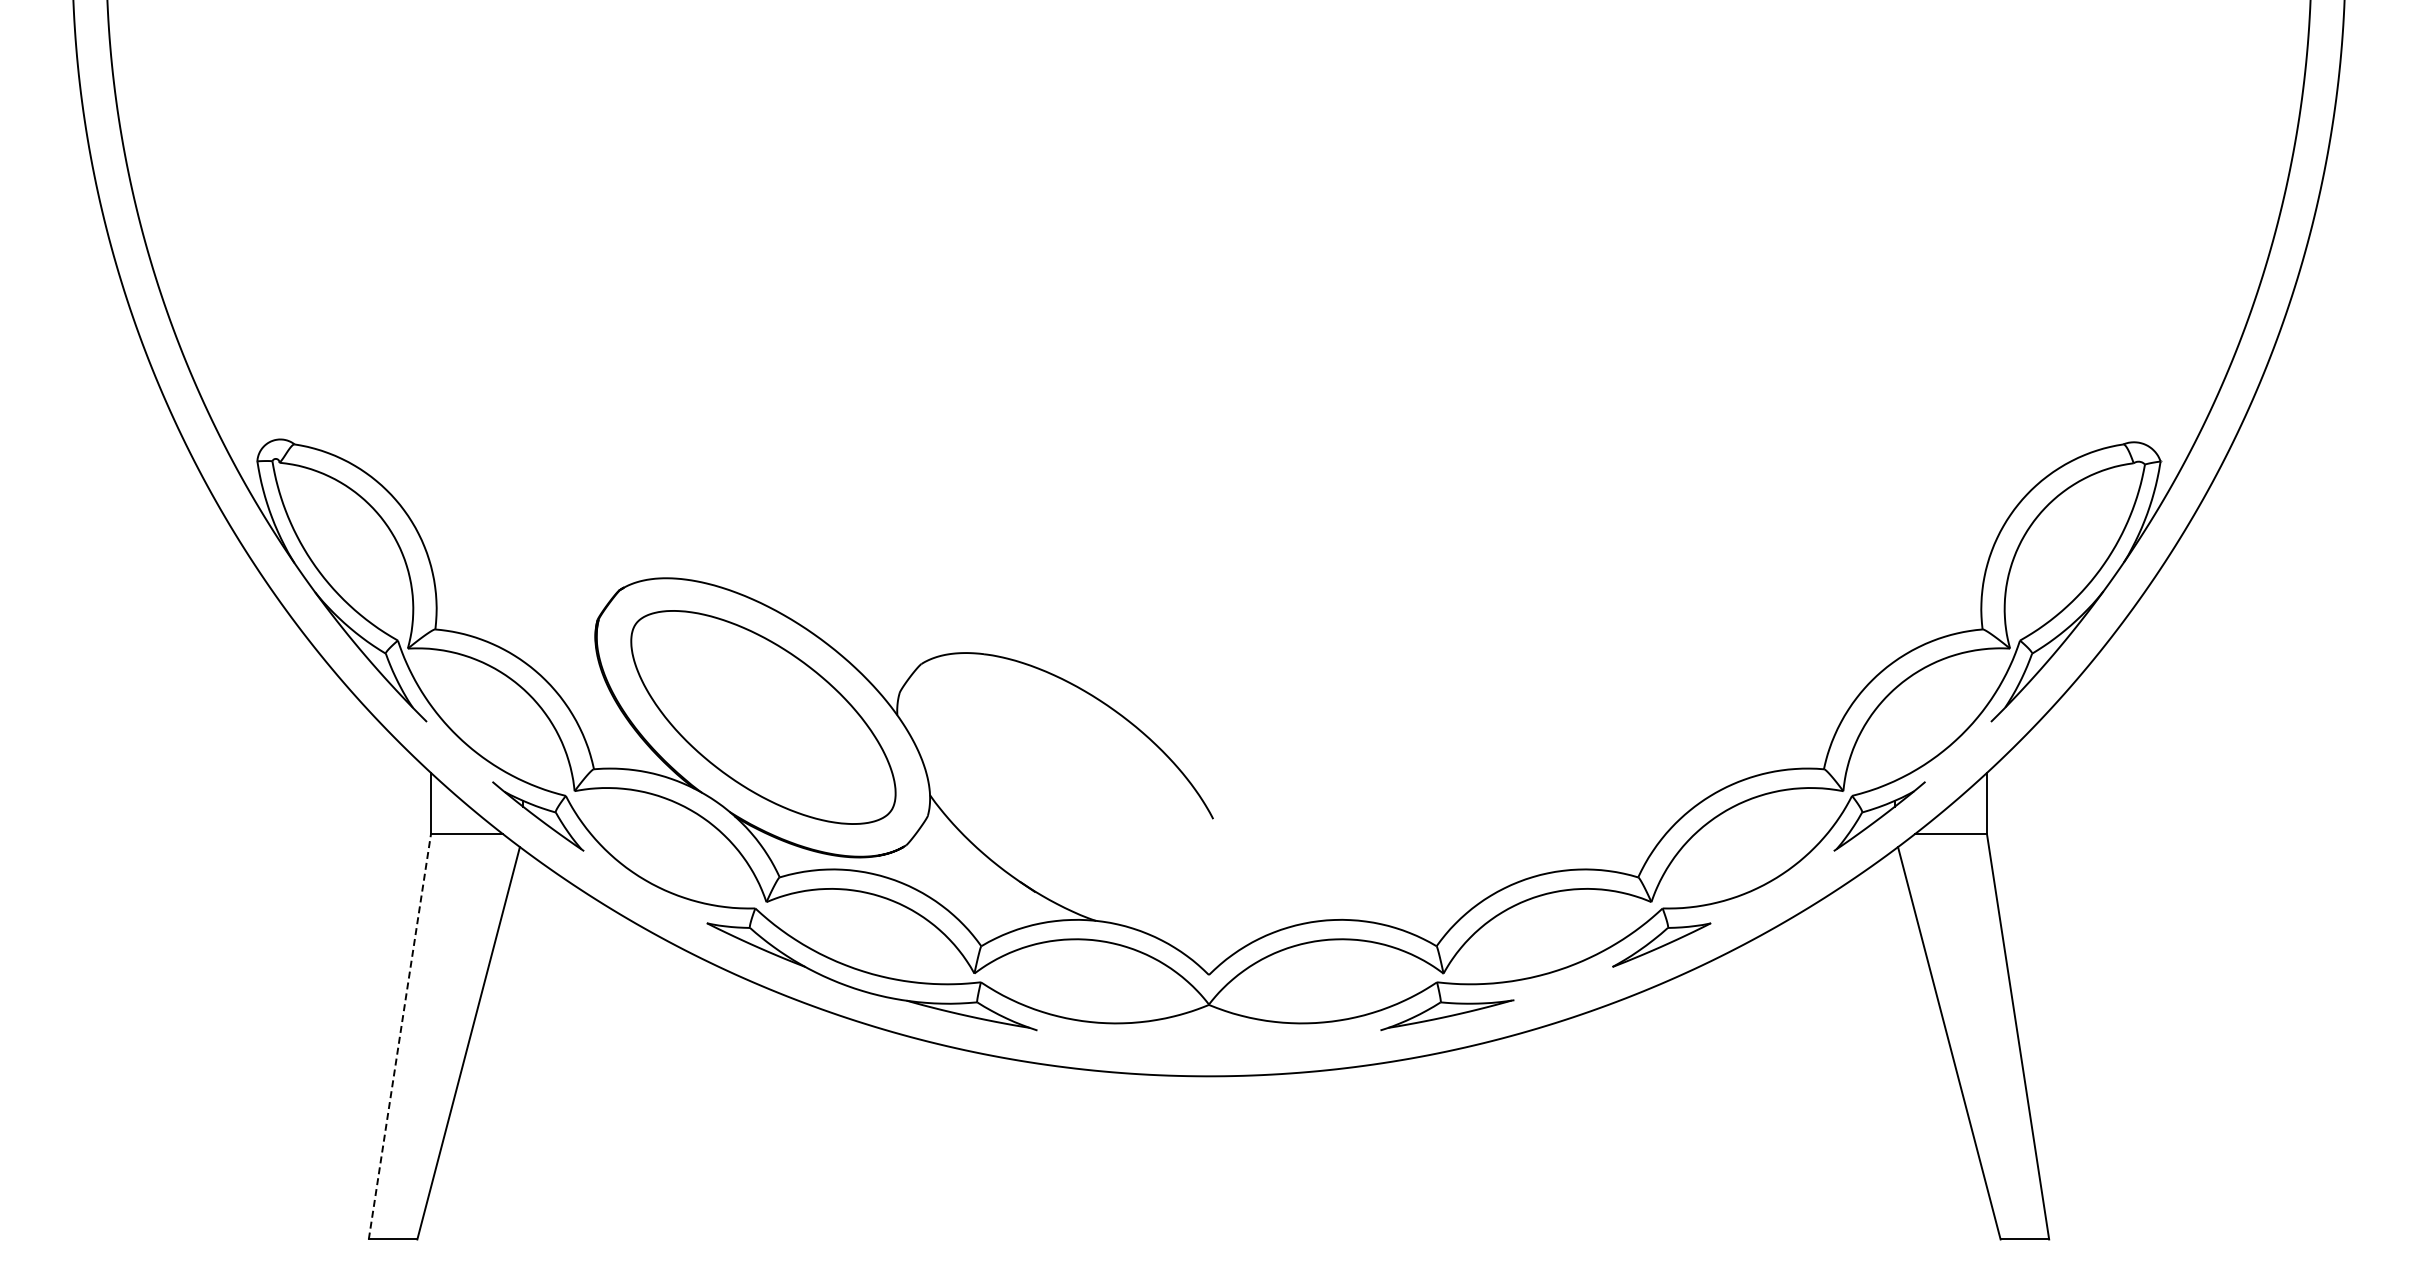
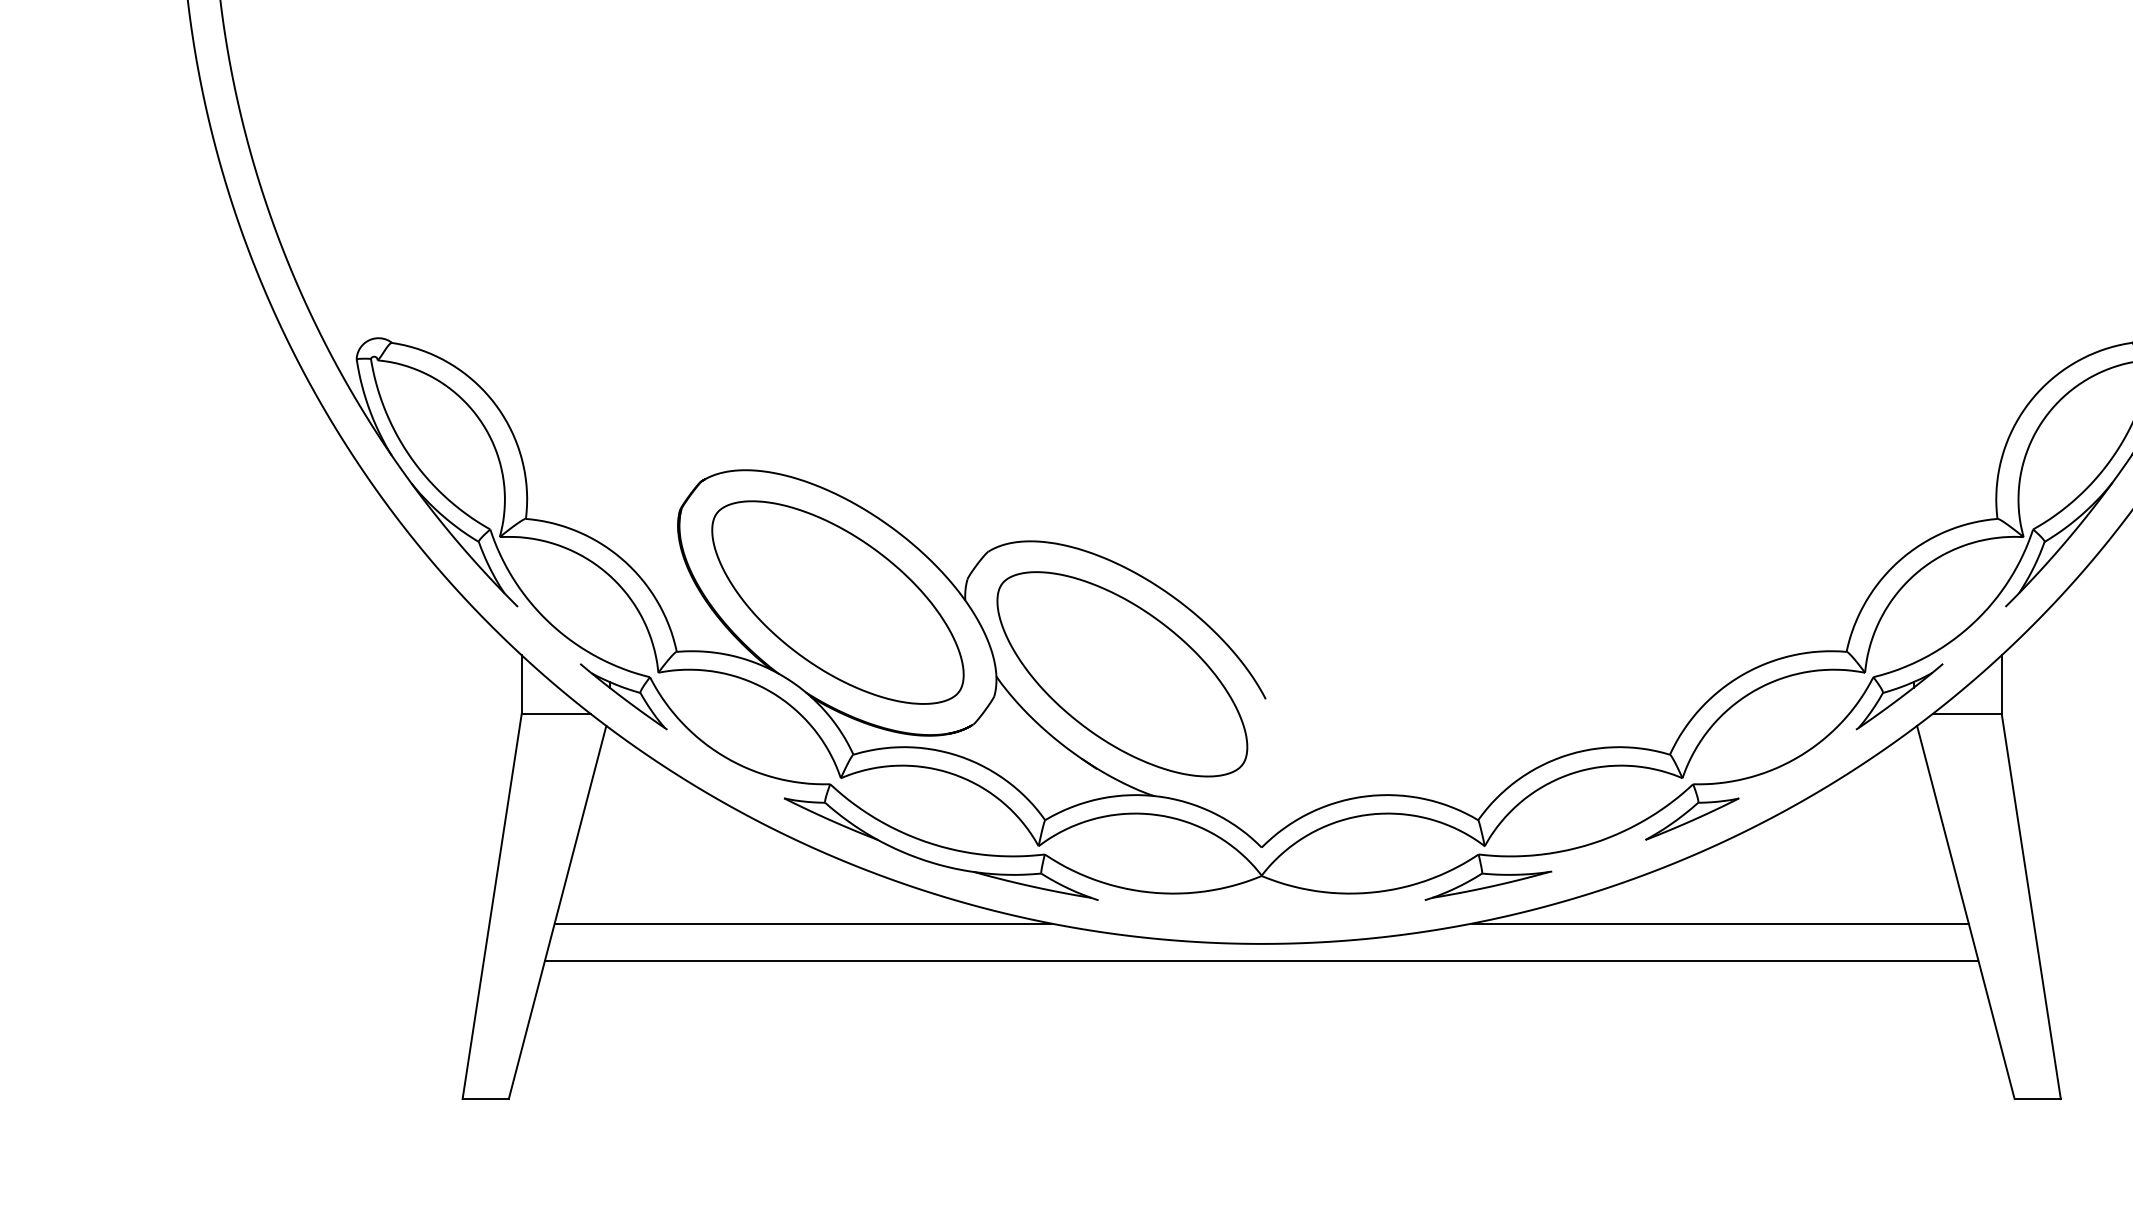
part: (1062, 792) -> (1122, 673), added
line: (399, 1036) -> (491, 906), dashed -> solid
line: (726, 1054) -> (802, 923), added
line: (1690, 1054) -> (1719, 923), added
line: (1208, 1093) -> (1261, 960), added

